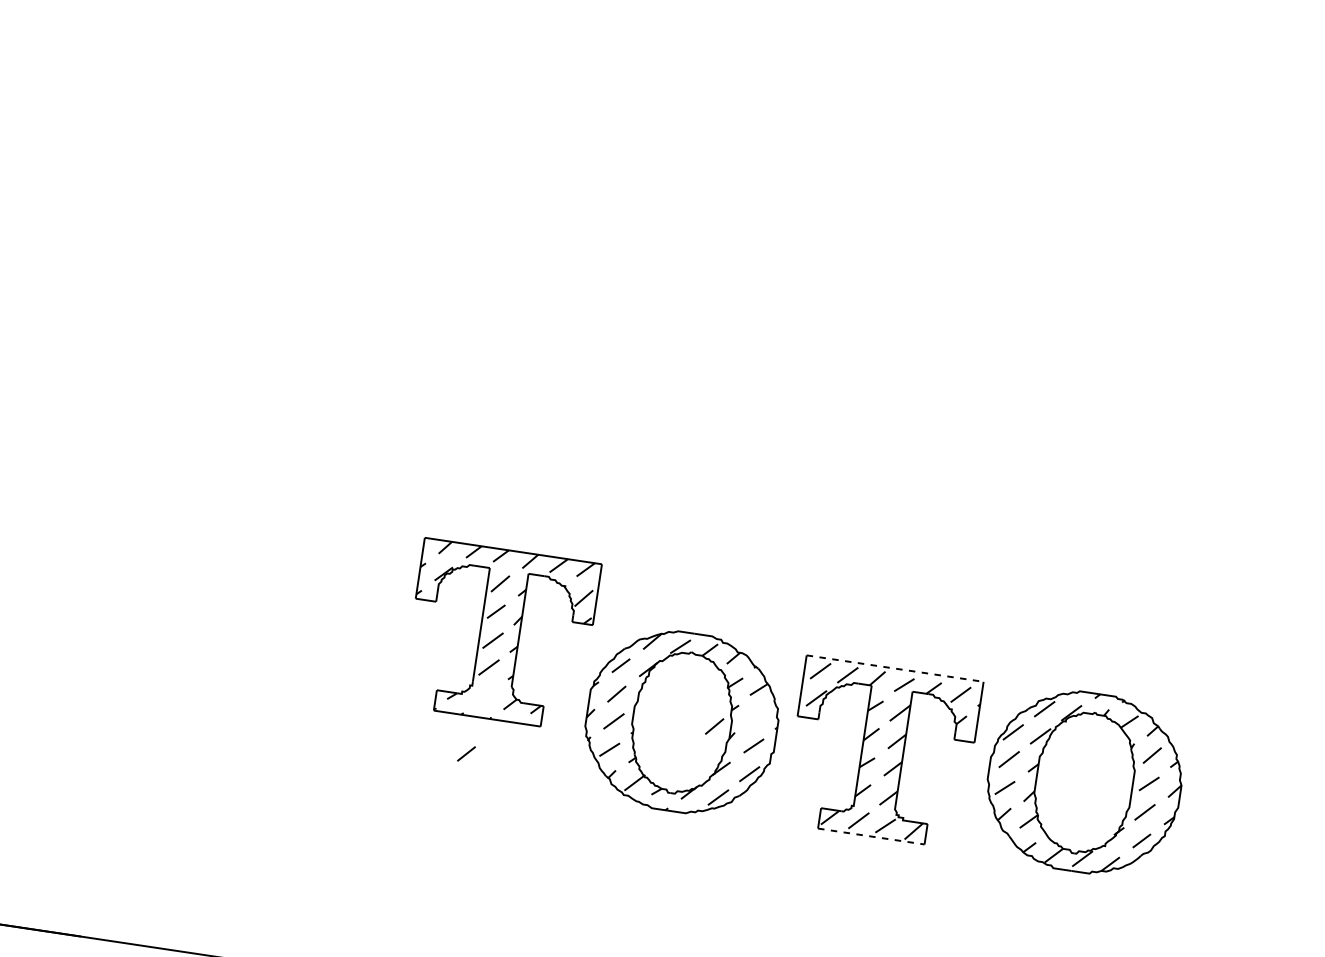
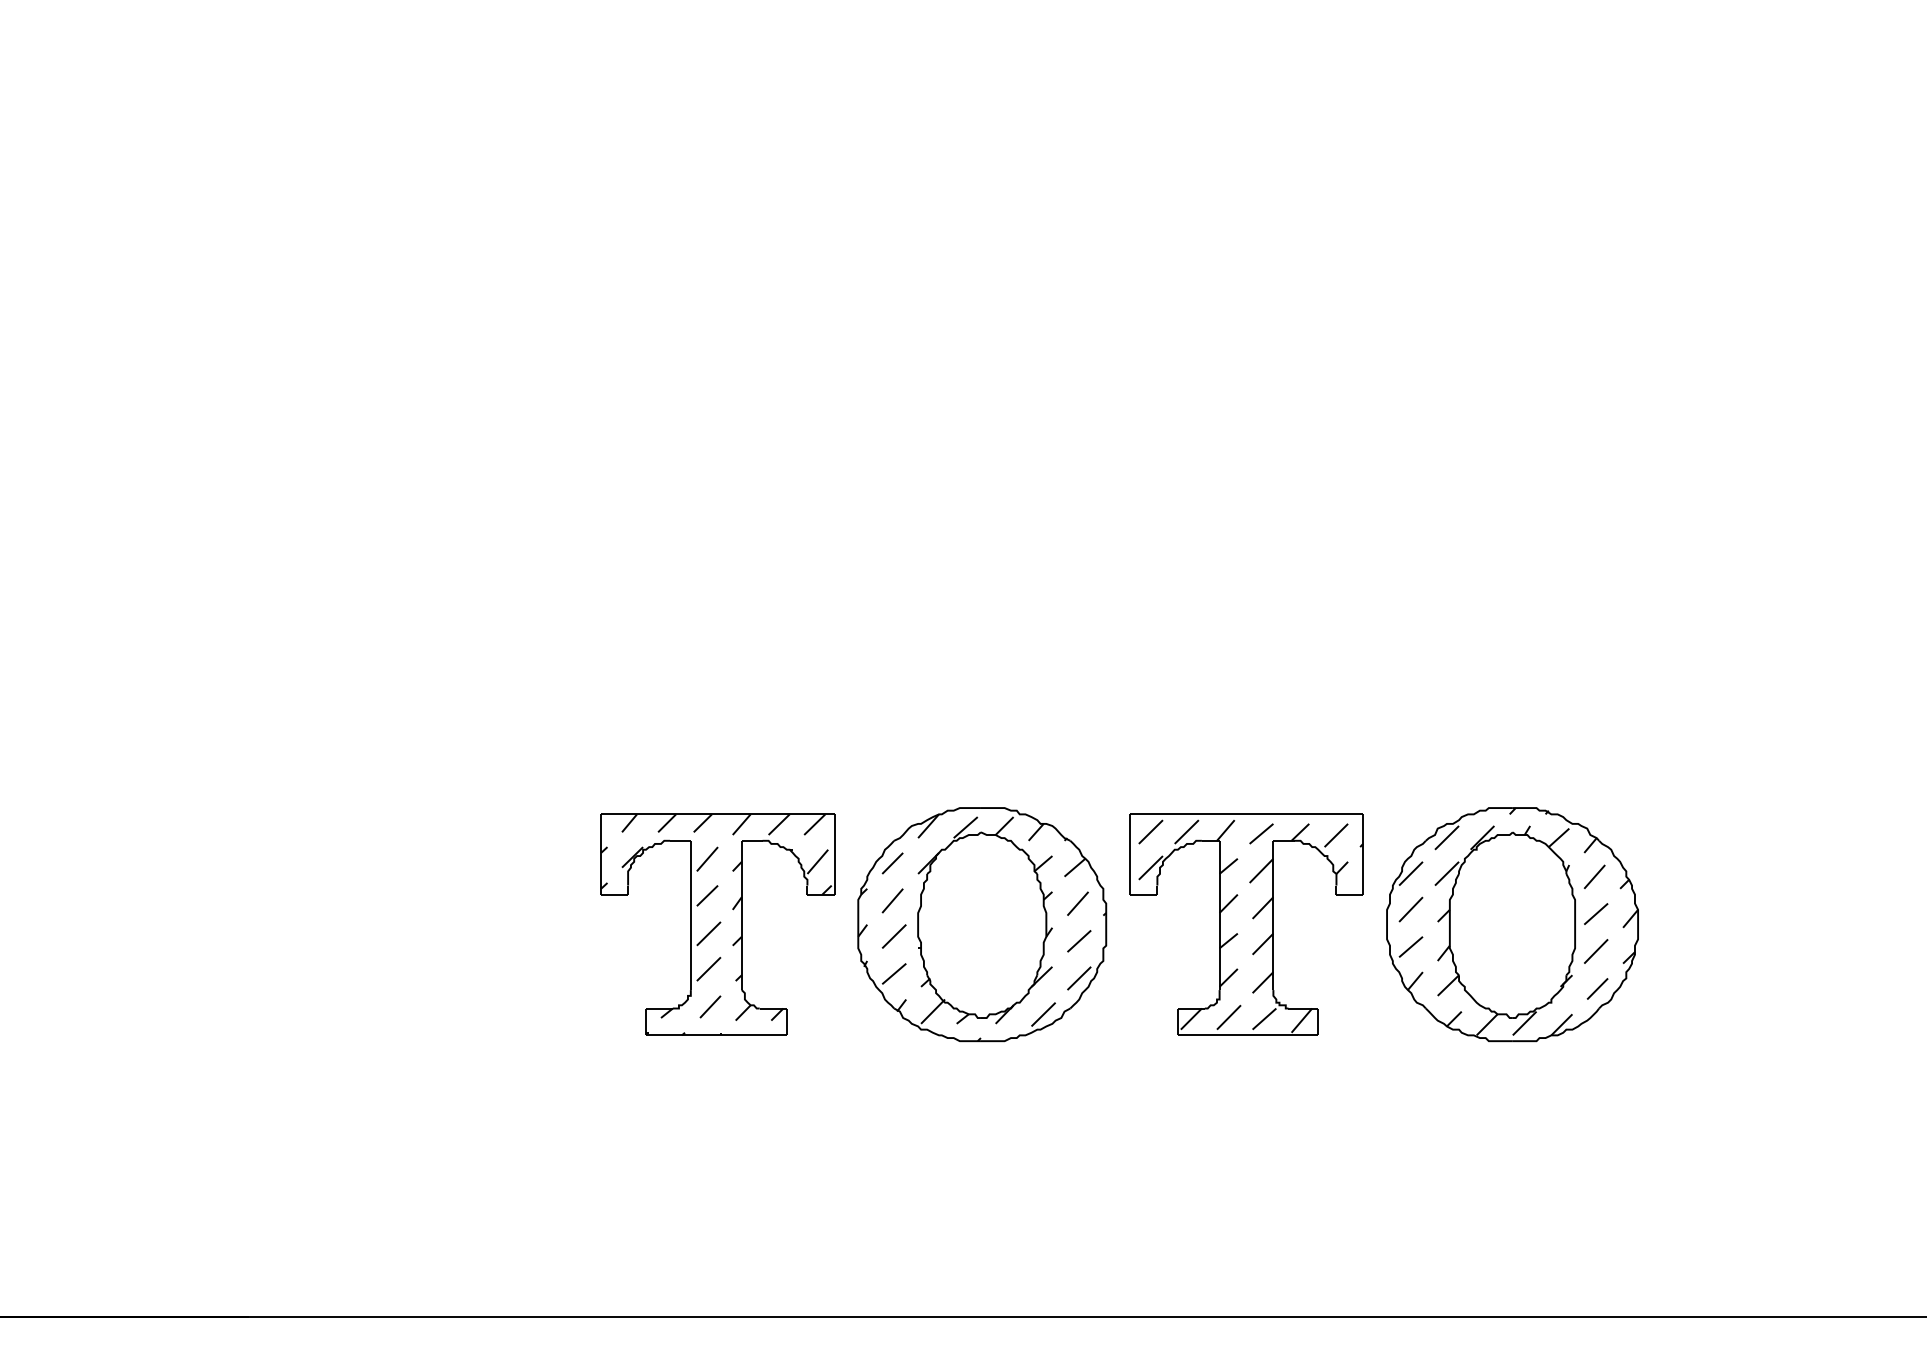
part: (500, 634) -> (717, 924), moved
line: (895, 668) -> (1246, 814), dashed -> solid
line: (714, 726) -> (1077, 903), moved
line: (871, 836) -> (1248, 1035), dashed -> solid

